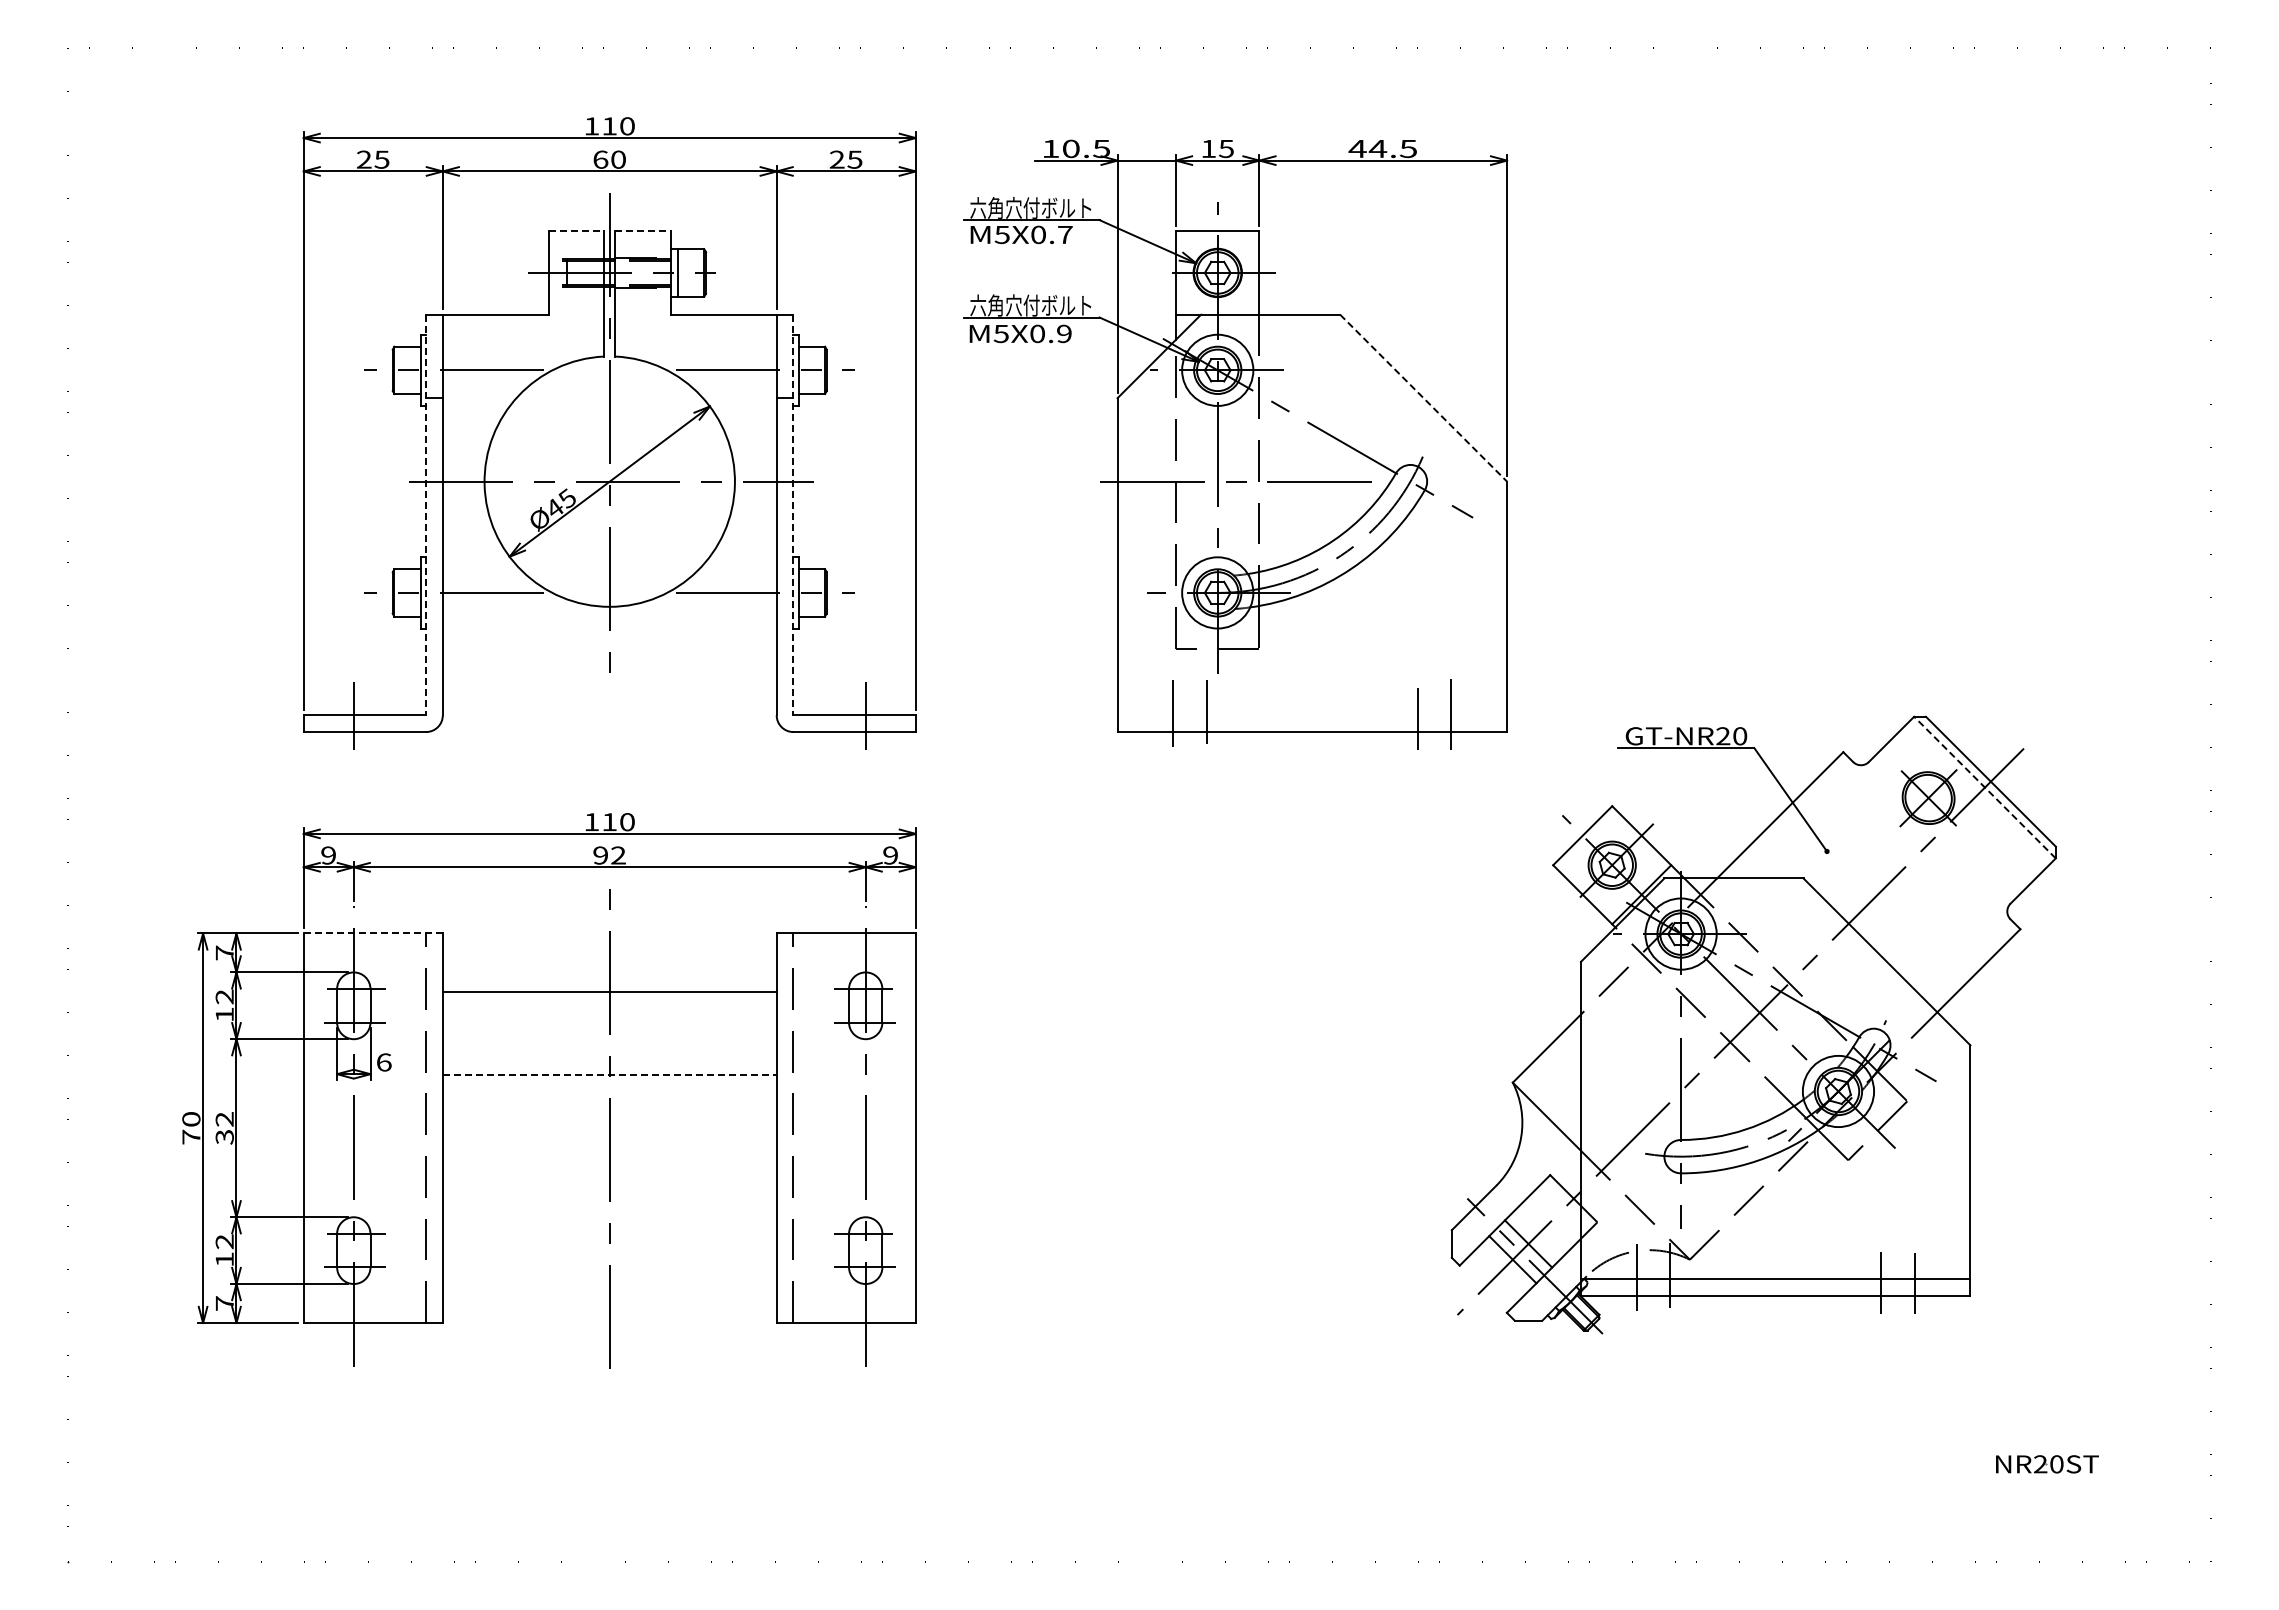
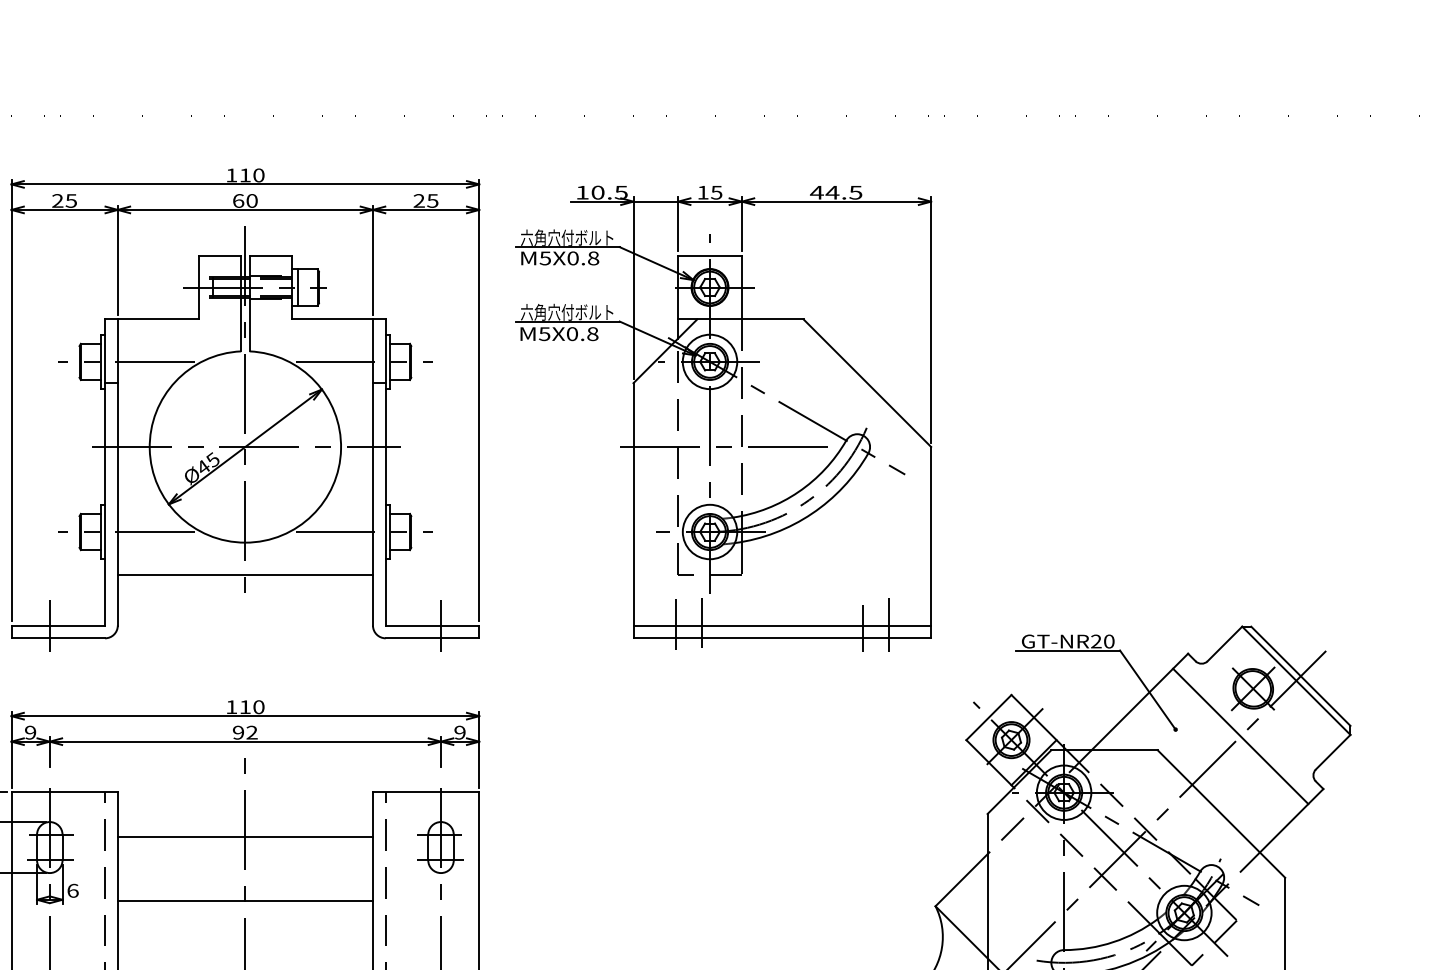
line: (576, 231) -> (219, 255), dashed -> solid
line: (643, 231) -> (271, 255), dashed -> solid
text: (1065, 234) -> (593, 258), M5X0.7 -> M5X0.8
text: (1064, 333) -> (592, 333), M5X0.9 -> M5X0.8
line: (1423, 398) -> (867, 383), dashed -> solid
line: (426, 515) -> (105, 472), dashed -> solid
line: (793, 515) -> (385, 472), dashed -> solid
line: (609, 648) -> (245, 574), added
line: (1312, 715) -> (782, 625), added
line: (1984, 787) -> (1295, 680), dashed -> solid
line: (1911, 859) -> (1240, 735), added
line: (373, 933) -> (64, 792), dashed -> solid
line: (609, 1075) -> (245, 900), dashed -> solid

